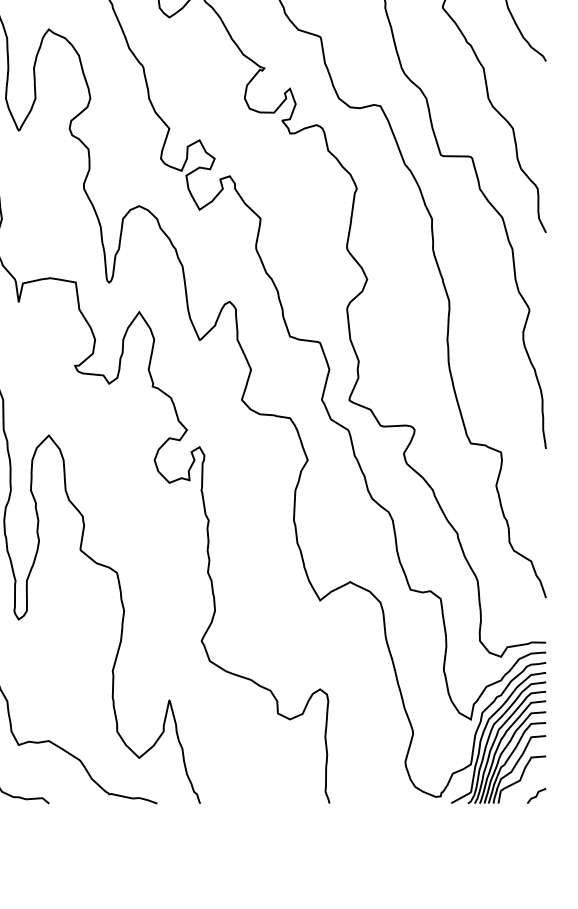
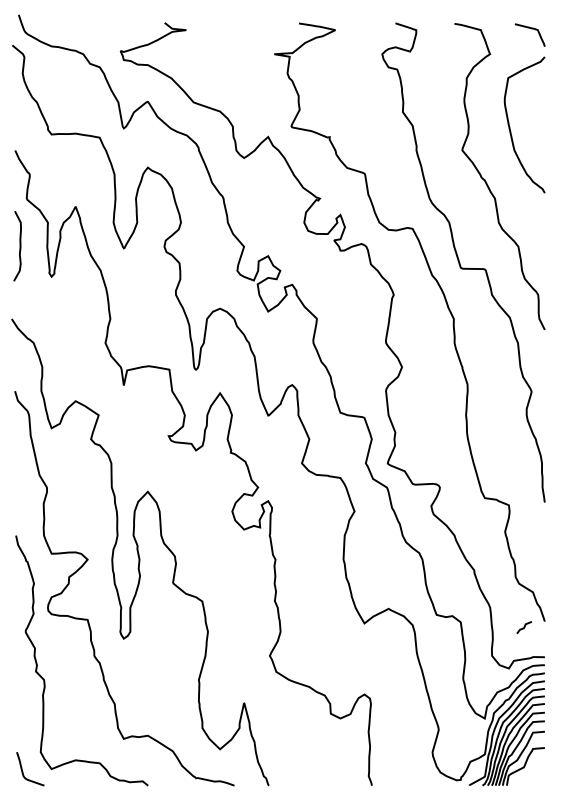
line: (535, 795) -> (523, 627), moved

